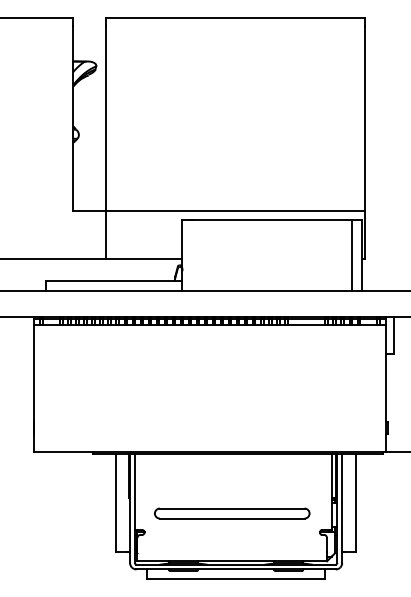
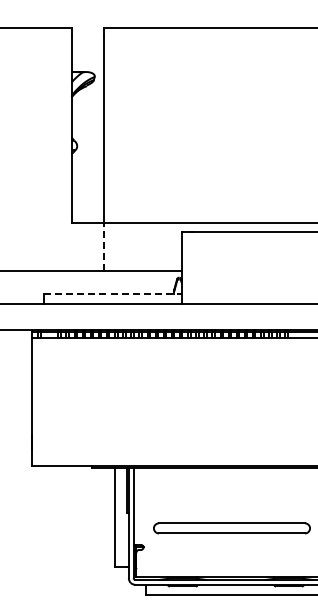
line: (105, 234) -> (104, 246), solid -> dashed
line: (114, 281) -> (113, 294), solid -> dashed

